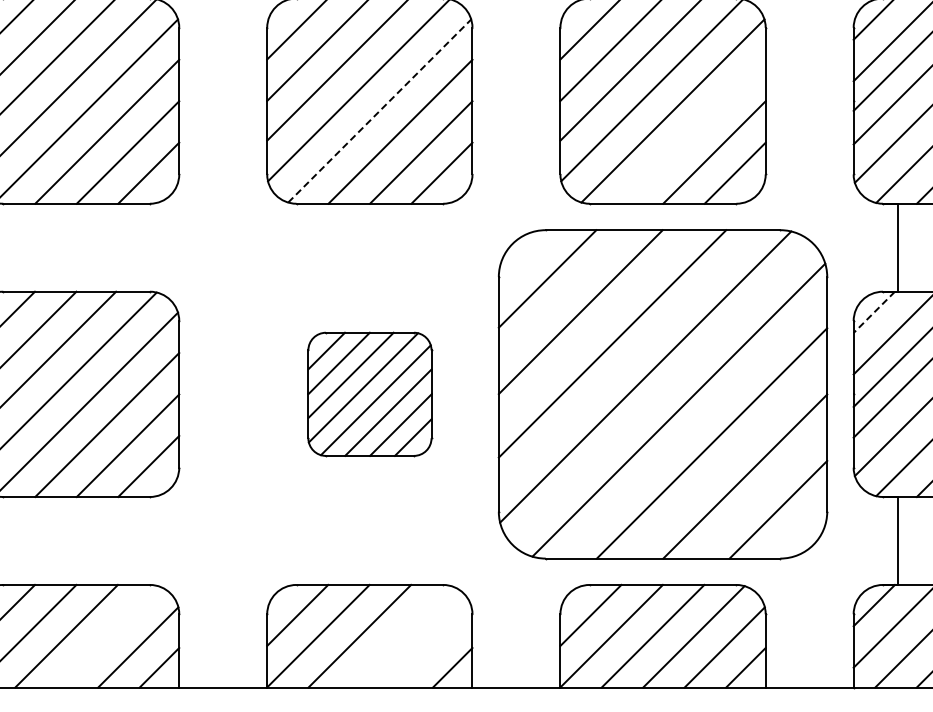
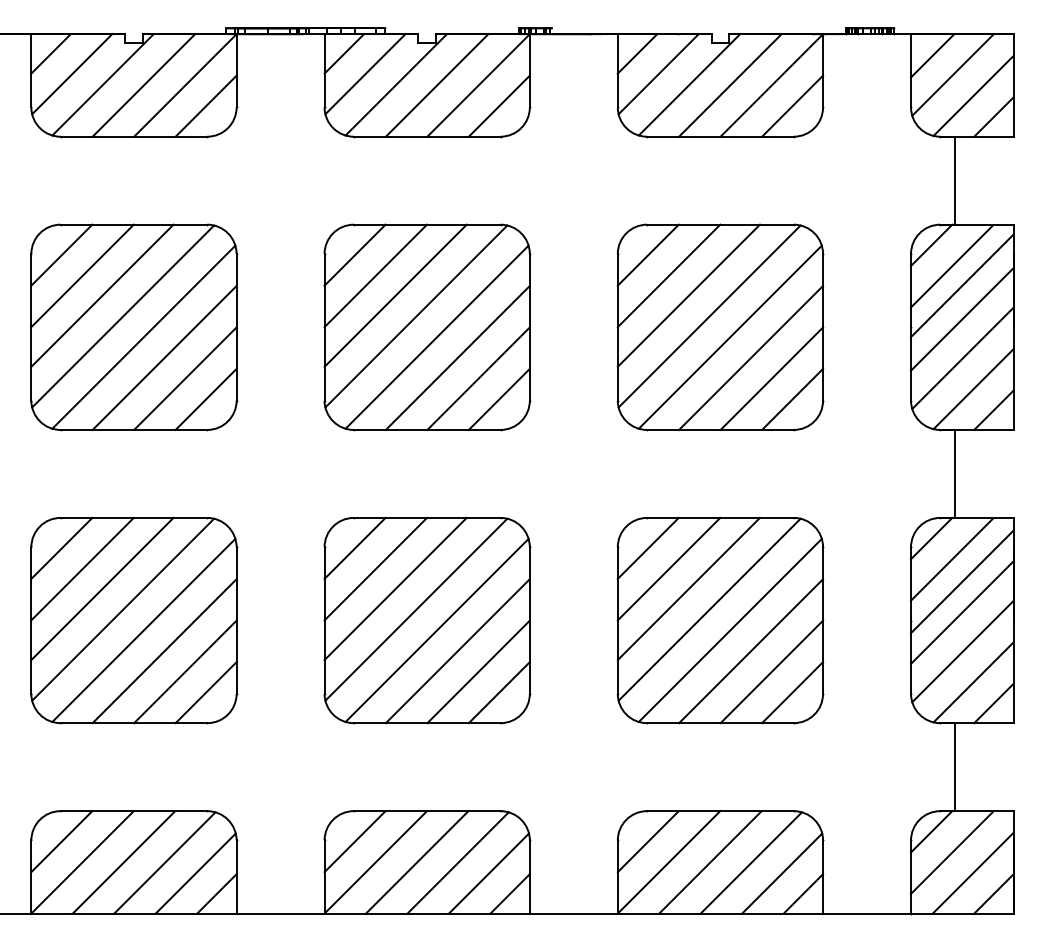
line: (380, 110) -> (437, 336), dashed -> solid
line: (694, 131) -> (751, 357), added
line: (874, 312) -> (931, 538), dashed -> solid
part: (370, 394) -> (427, 620), size x1.67
part: (663, 394) -> (720, 620), size x0.62
line: (107, 636) -> (164, 862), added
line: (400, 636) -> (457, 862), added
line: (431, 647) -> (488, 873), added

